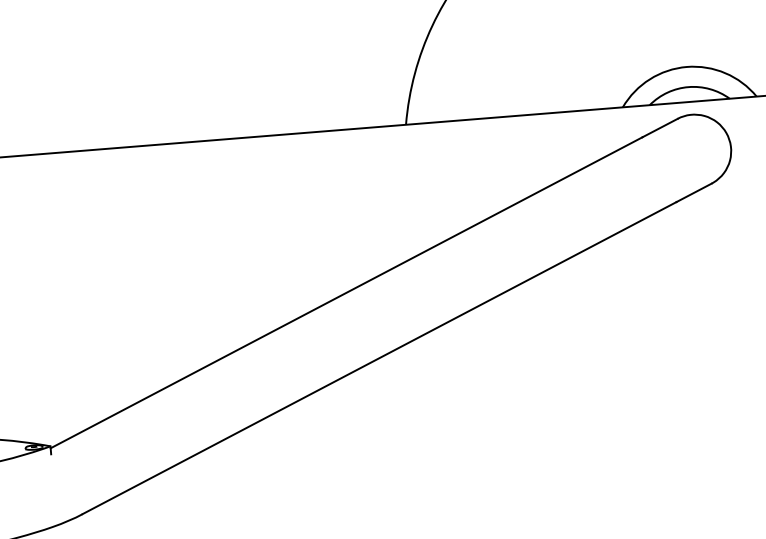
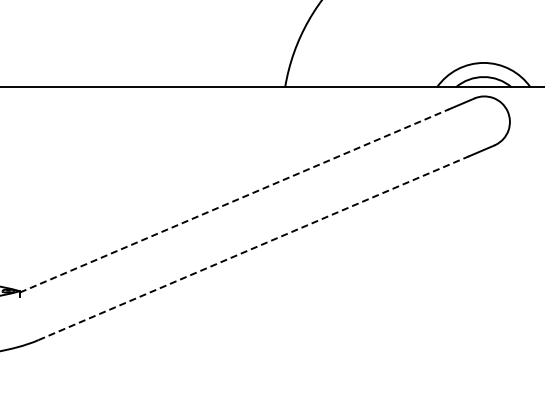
line: (346, 292) -> (234, 200), solid -> dashed
line: (380, 358) -> (254, 248), solid -> dashed

